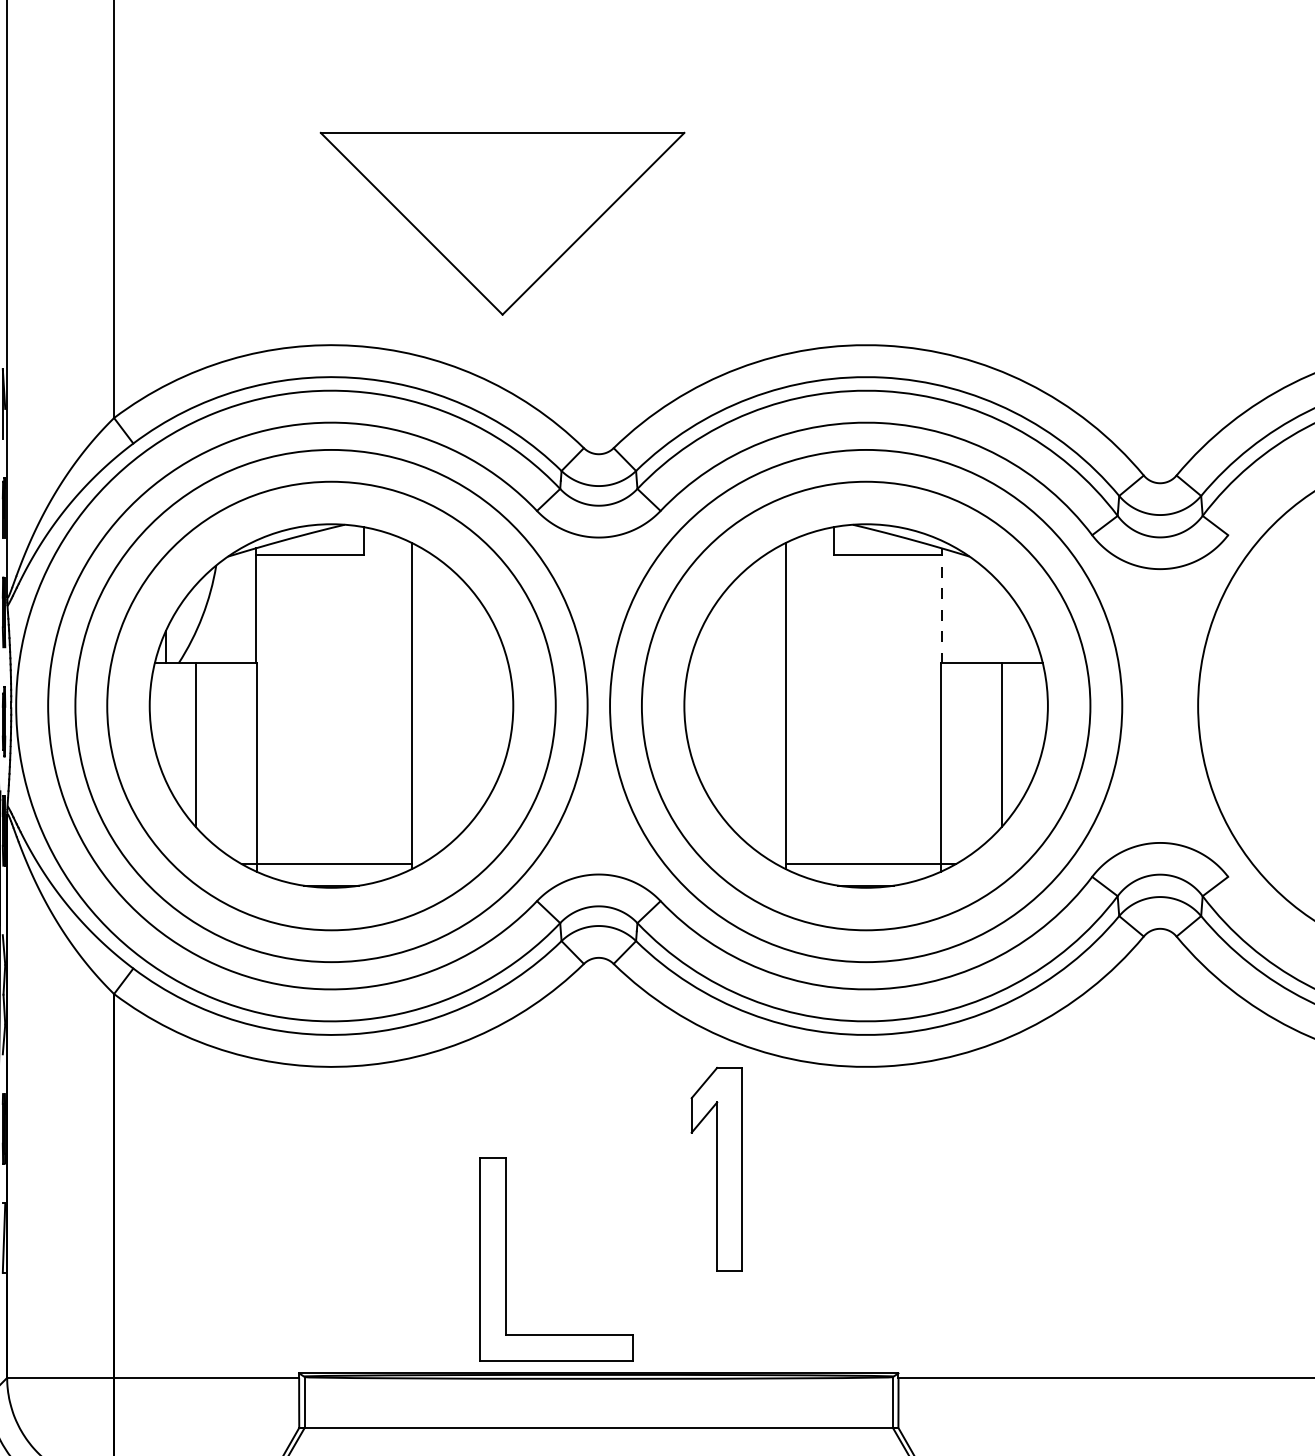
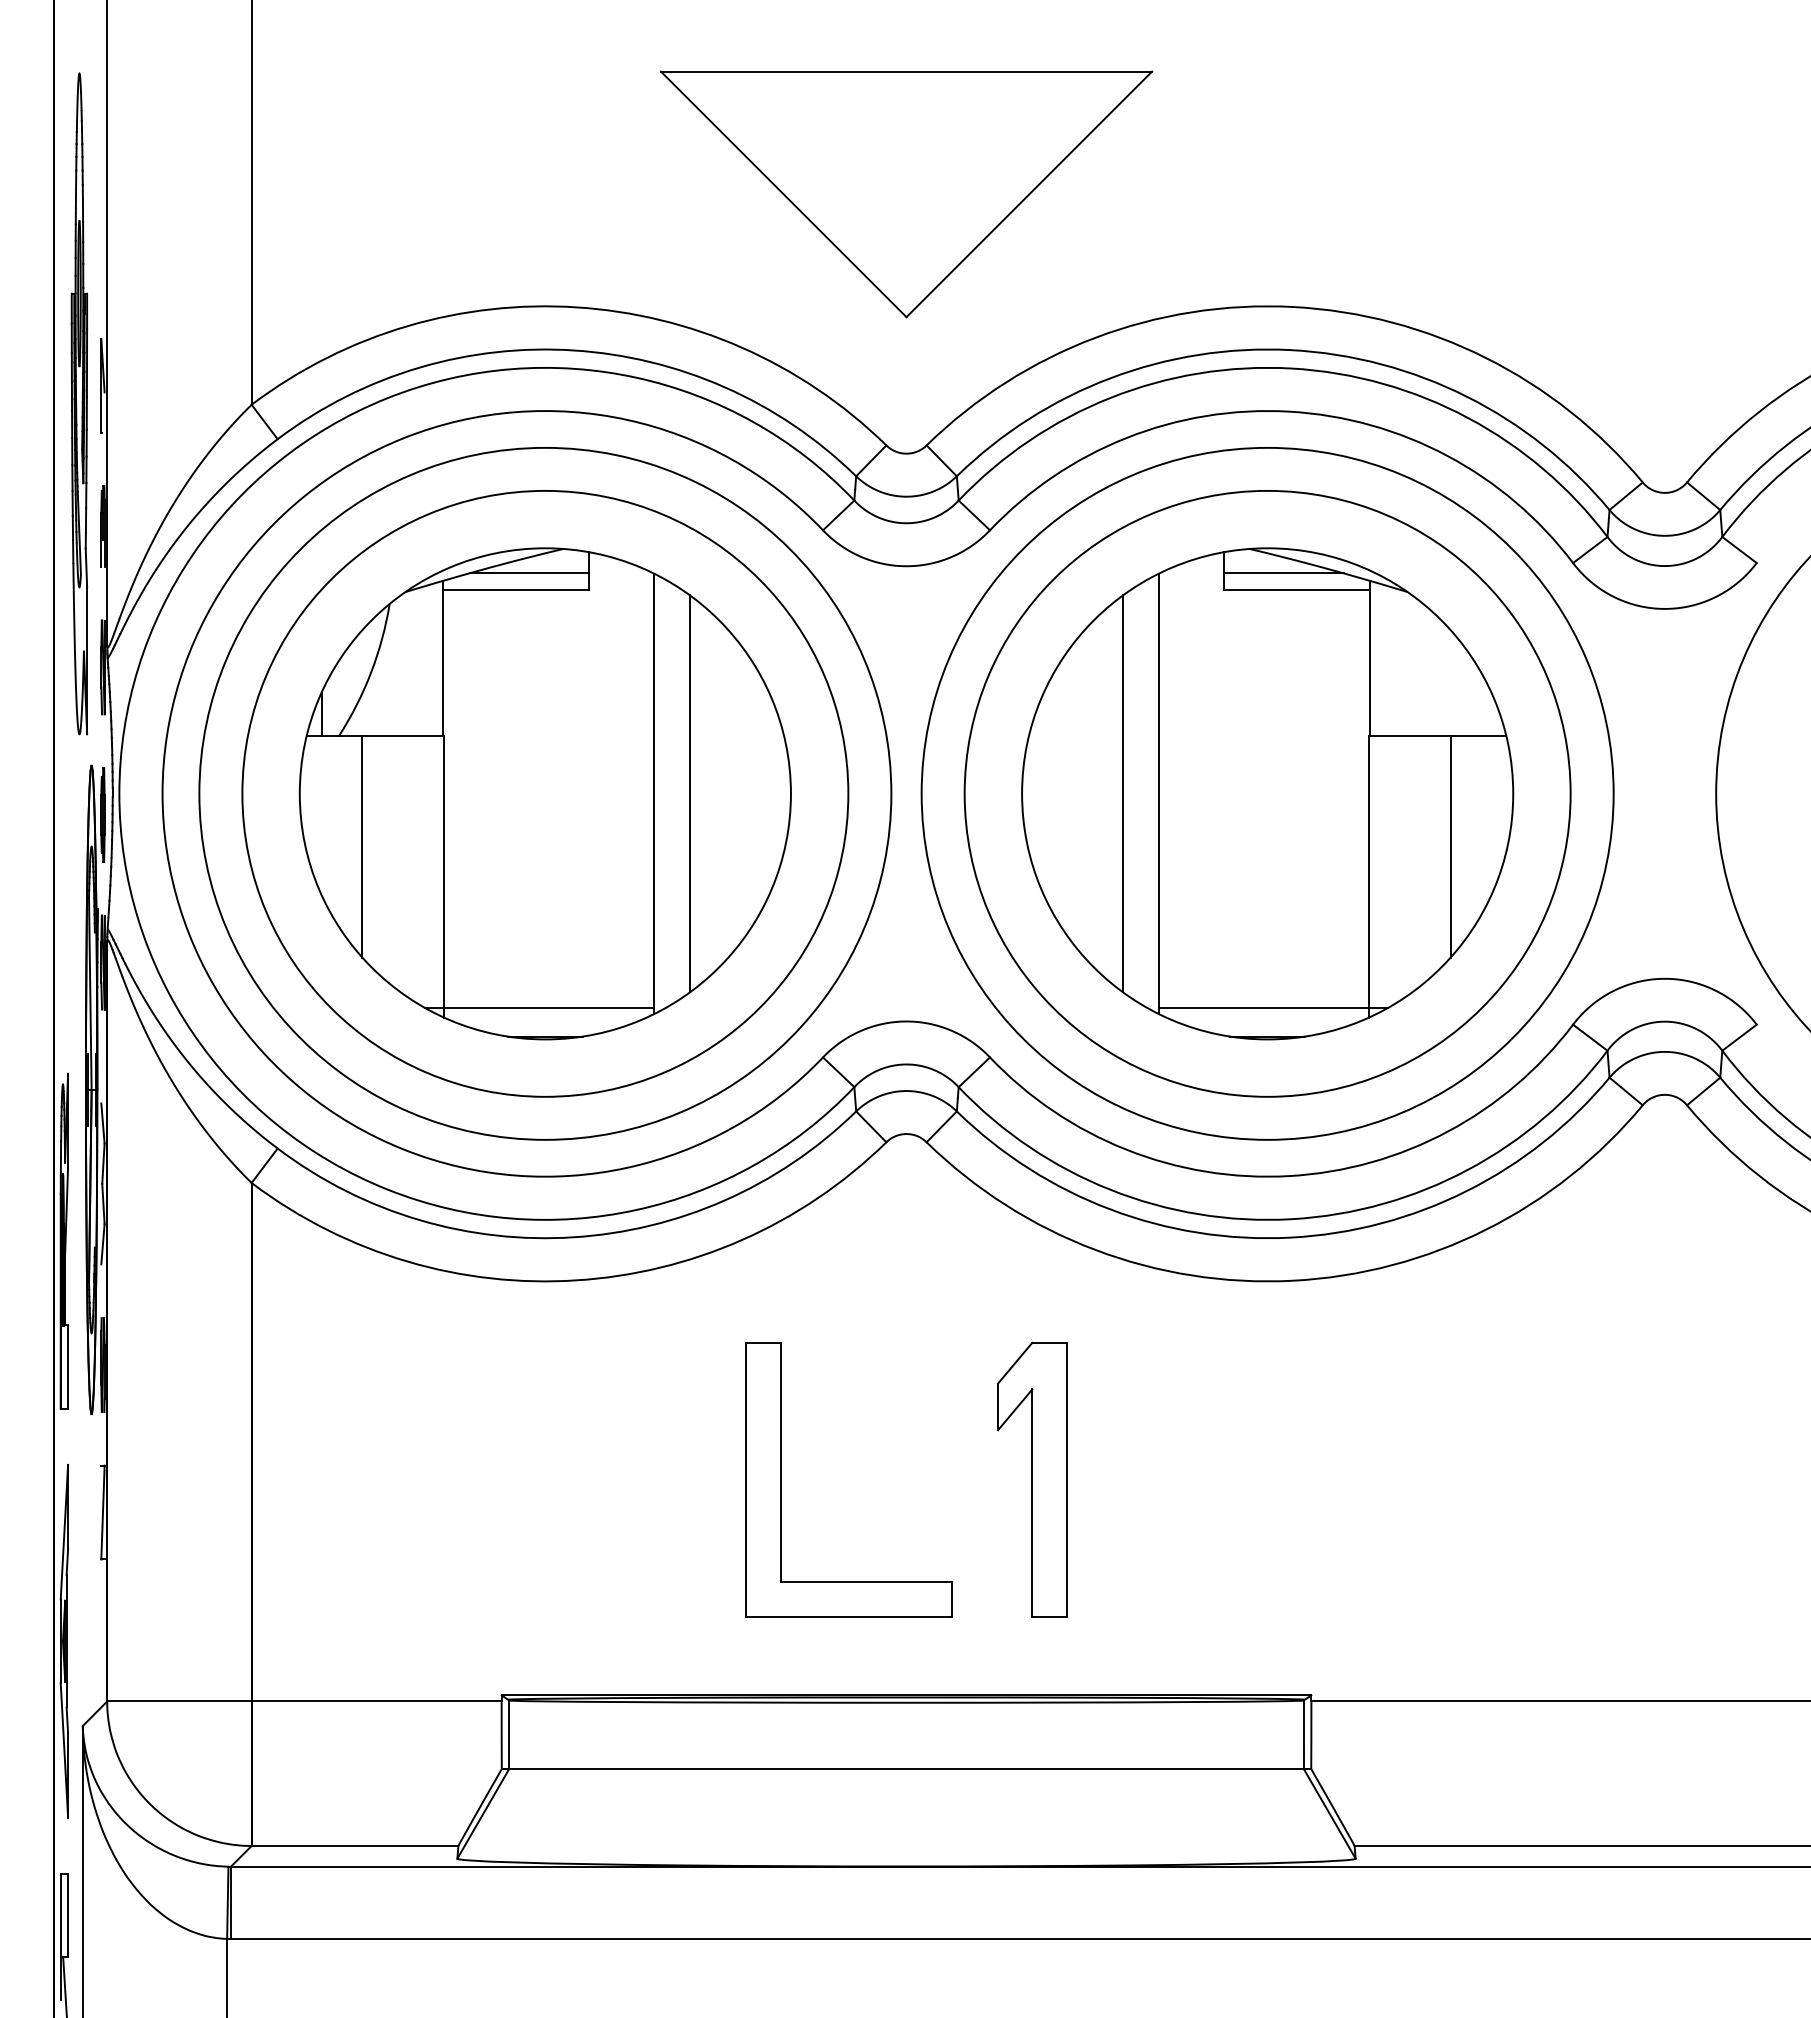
part: (502, 223) -> (906, 194), moved
line: (319, 542) -> (528, 573), added
line: (877, 542) -> (1283, 573), added
line: (942, 605) -> (1370, 658), dashed -> solid
line: (438, 705) -> (689, 793), added
line: (759, 705) -> (1123, 793), added
part: (716, 1169) -> (1031, 1479), moved
part: (506, 1258) -> (781, 1479), moved

